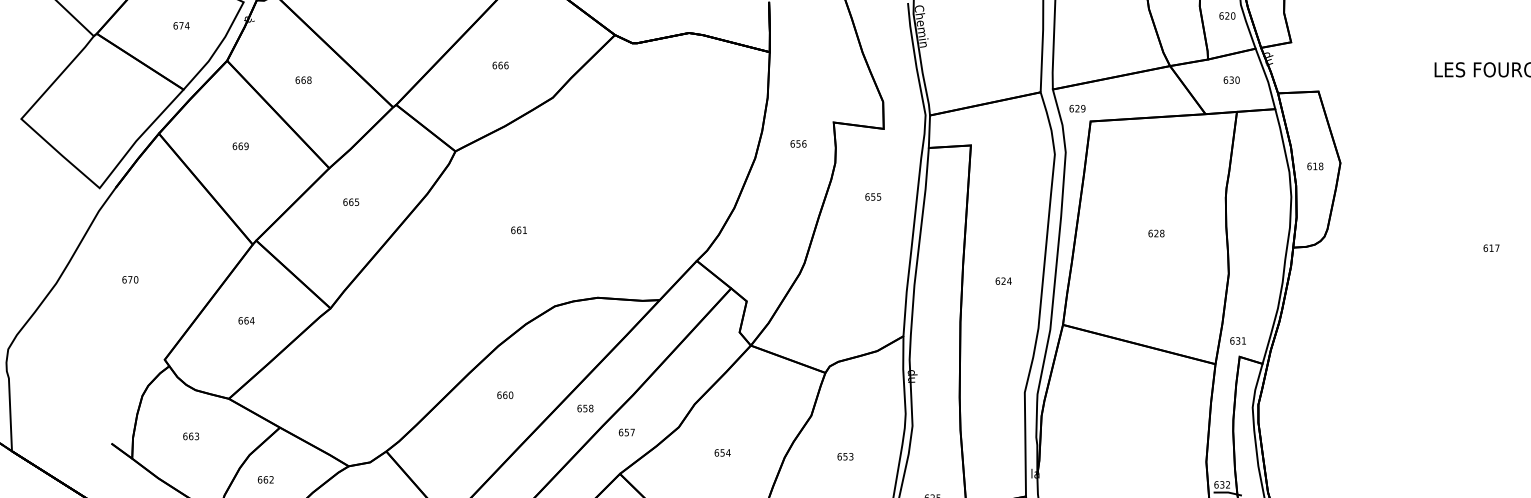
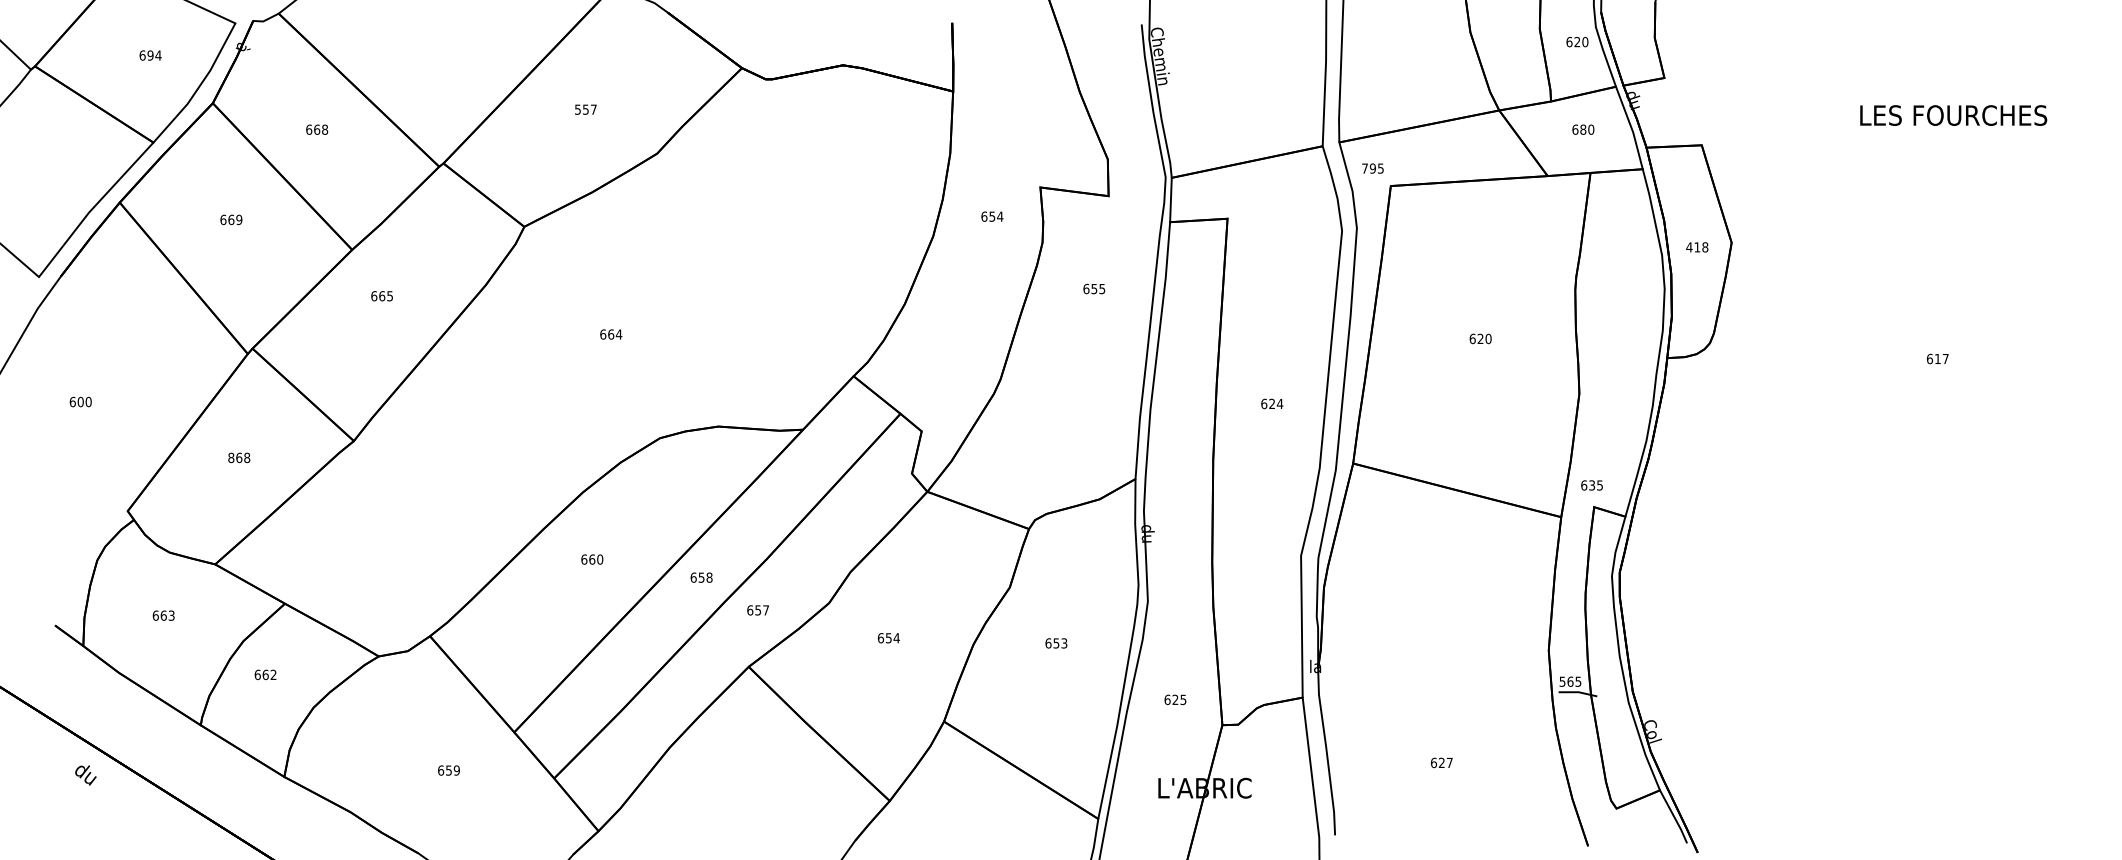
text: (181, 25) -> (150, 55), 674 -> 694
text: (500, 65) -> (585, 109), 666 -> 557
text: (1231, 80) -> (1583, 129), 630 -> 680
text: (1077, 108) -> (1372, 168), 629 -> 795
text: (804, 143) -> (1000, 216), 656 -> 654
text: (1309, 166) -> (1689, 247), 618 -> 418
text: (524, 230) -> (618, 334), 661 -> 664
text: (1162, 233) -> (1488, 338), 628 -> 620
text: (130, 279) -> (80, 401), 670 -> 600
text: (246, 320) -> (239, 457), 664 -> 868
text: (1243, 340) -> (1599, 485), 631 -> 635
text: (1222, 484) -> (1570, 681), 632 -> 565

